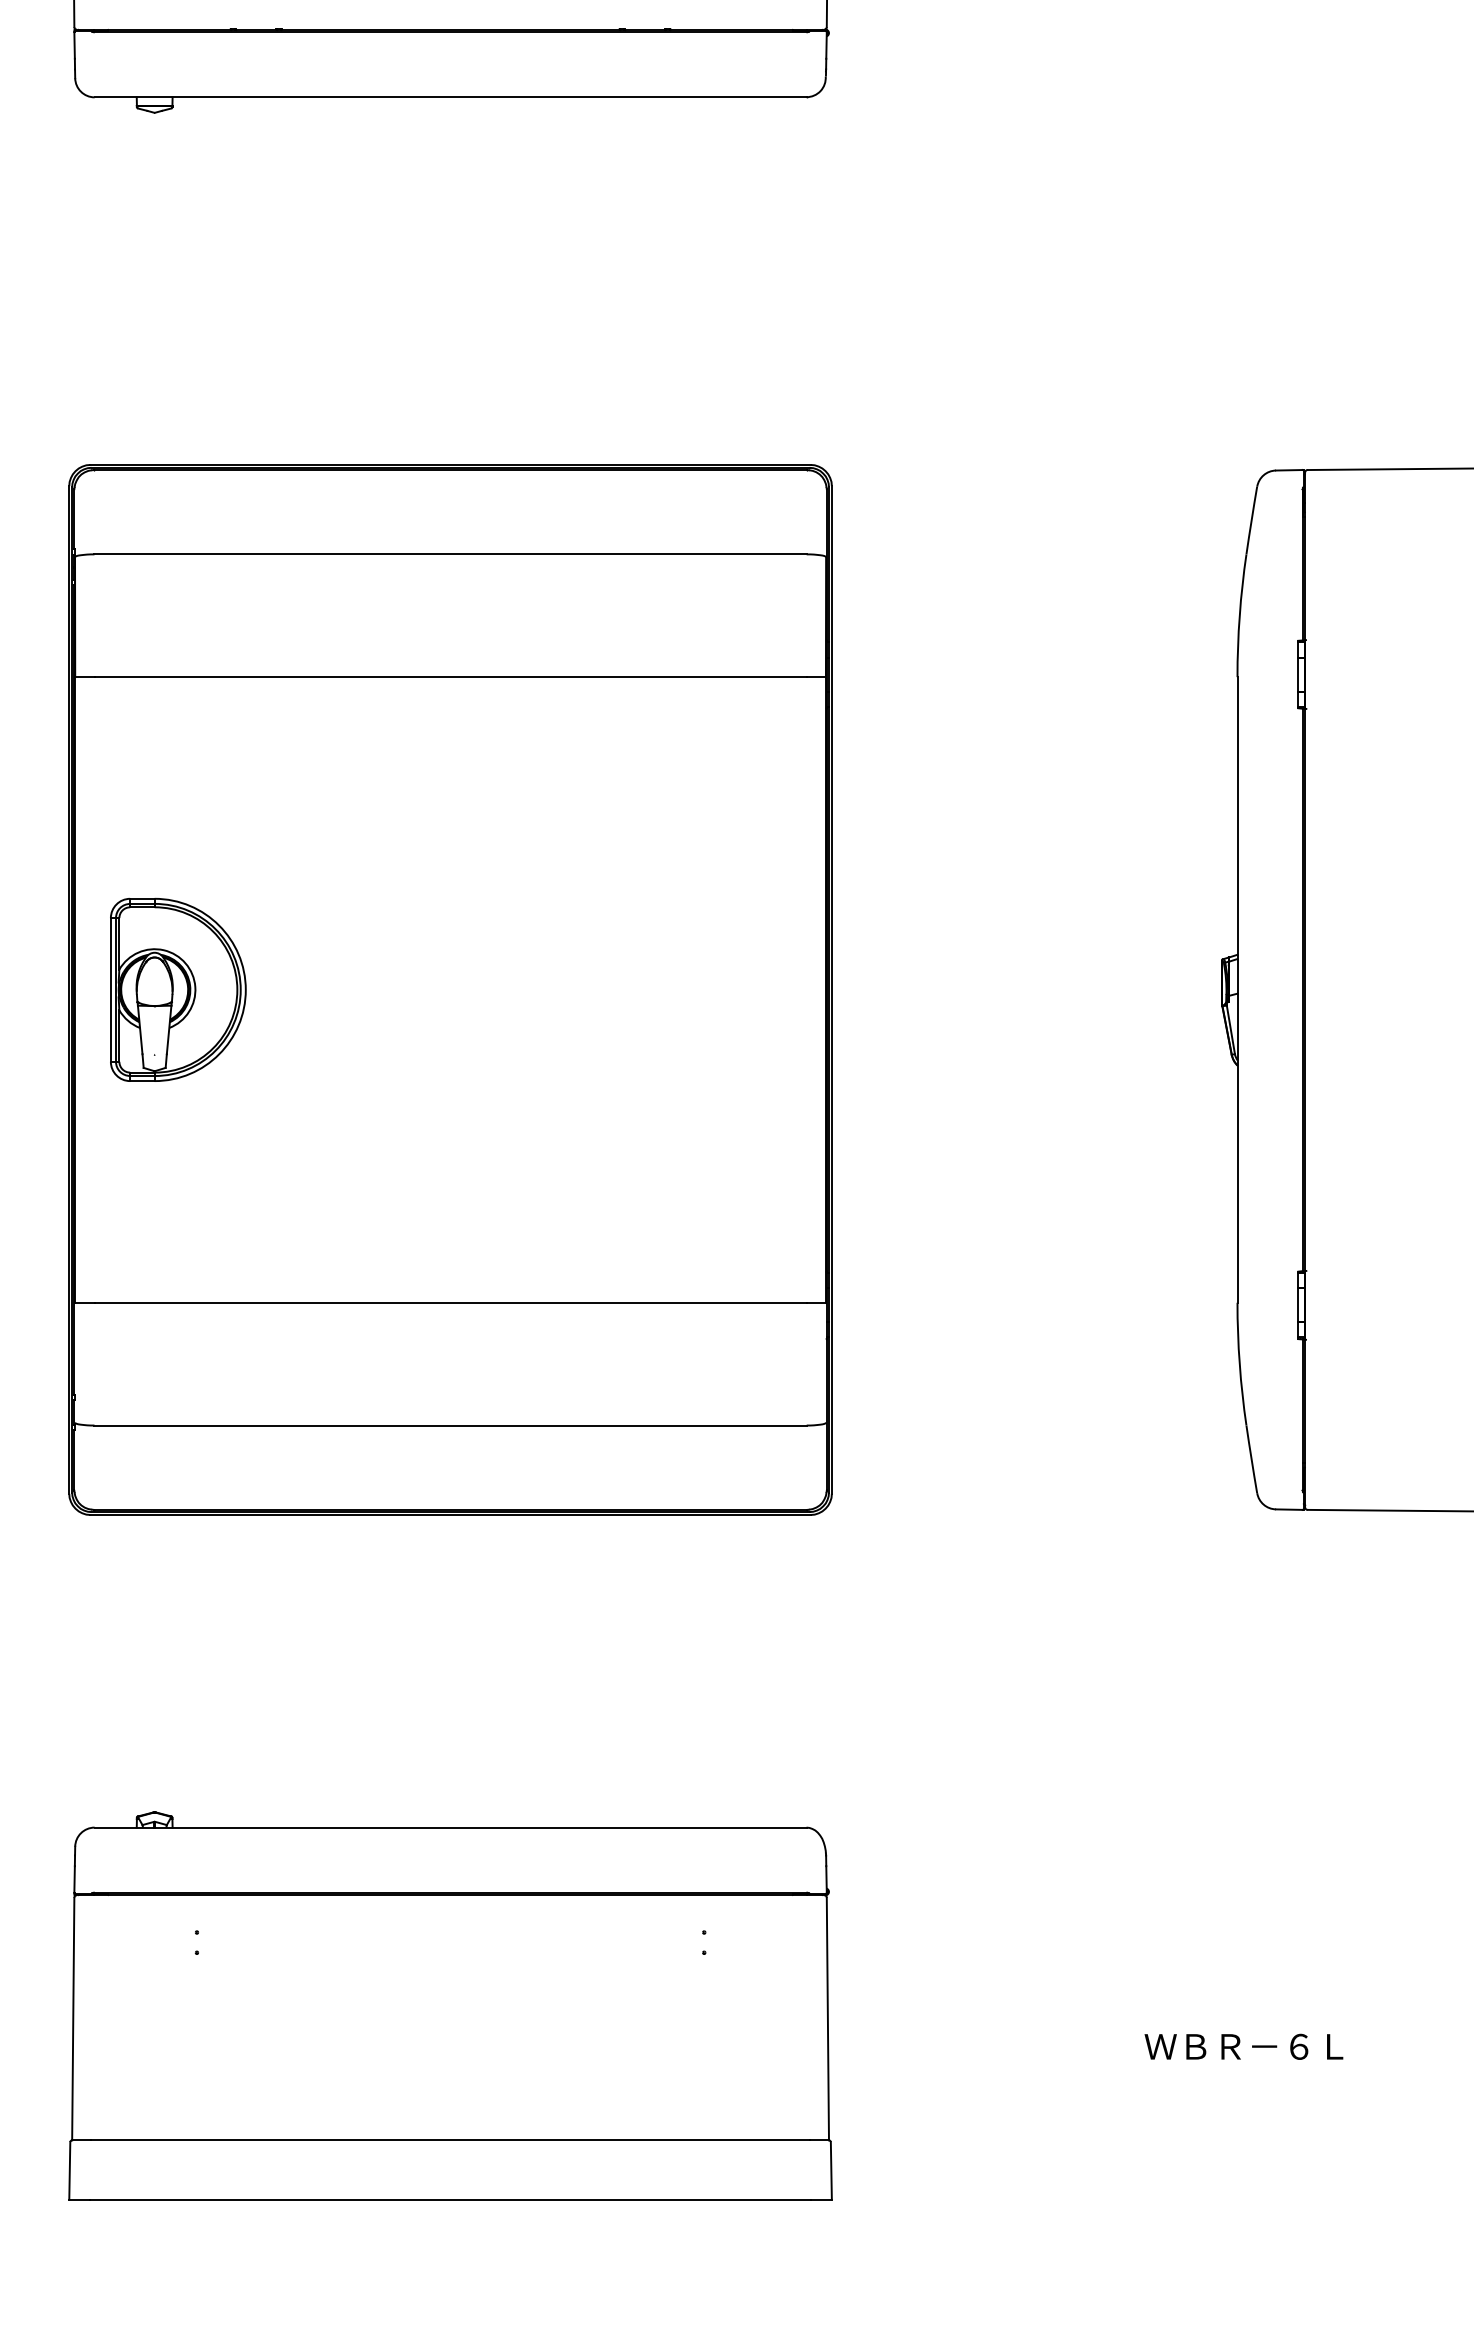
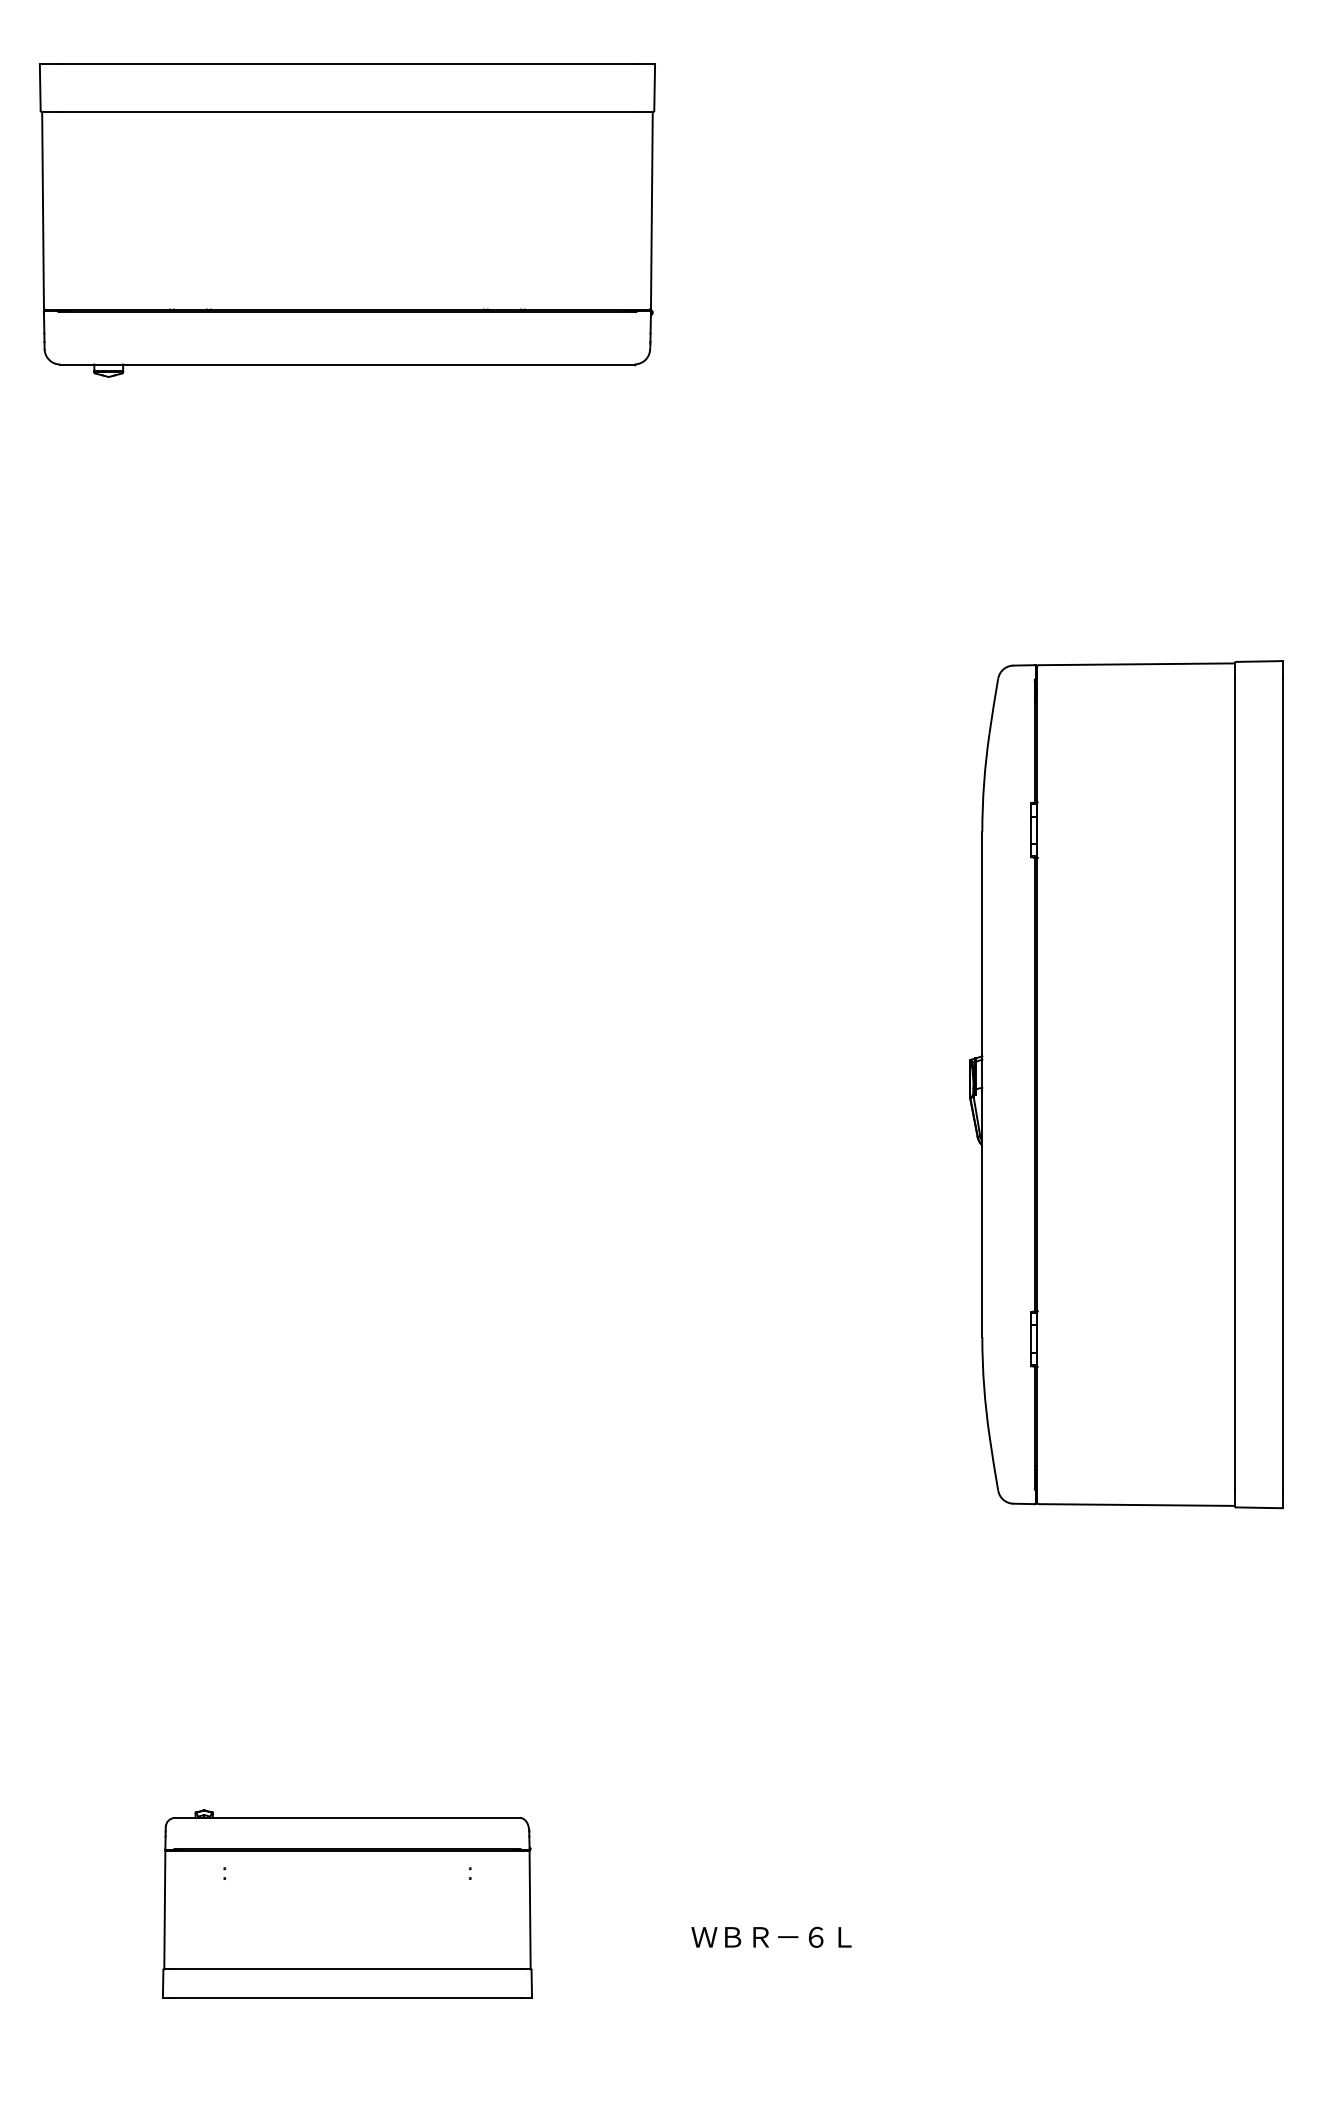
part: (450, 989) -> (347, 1084), removed
part: (450, 2004) -> (347, 1903), size x0.6
text: (1243, 2045) -> (771, 1936), moved

